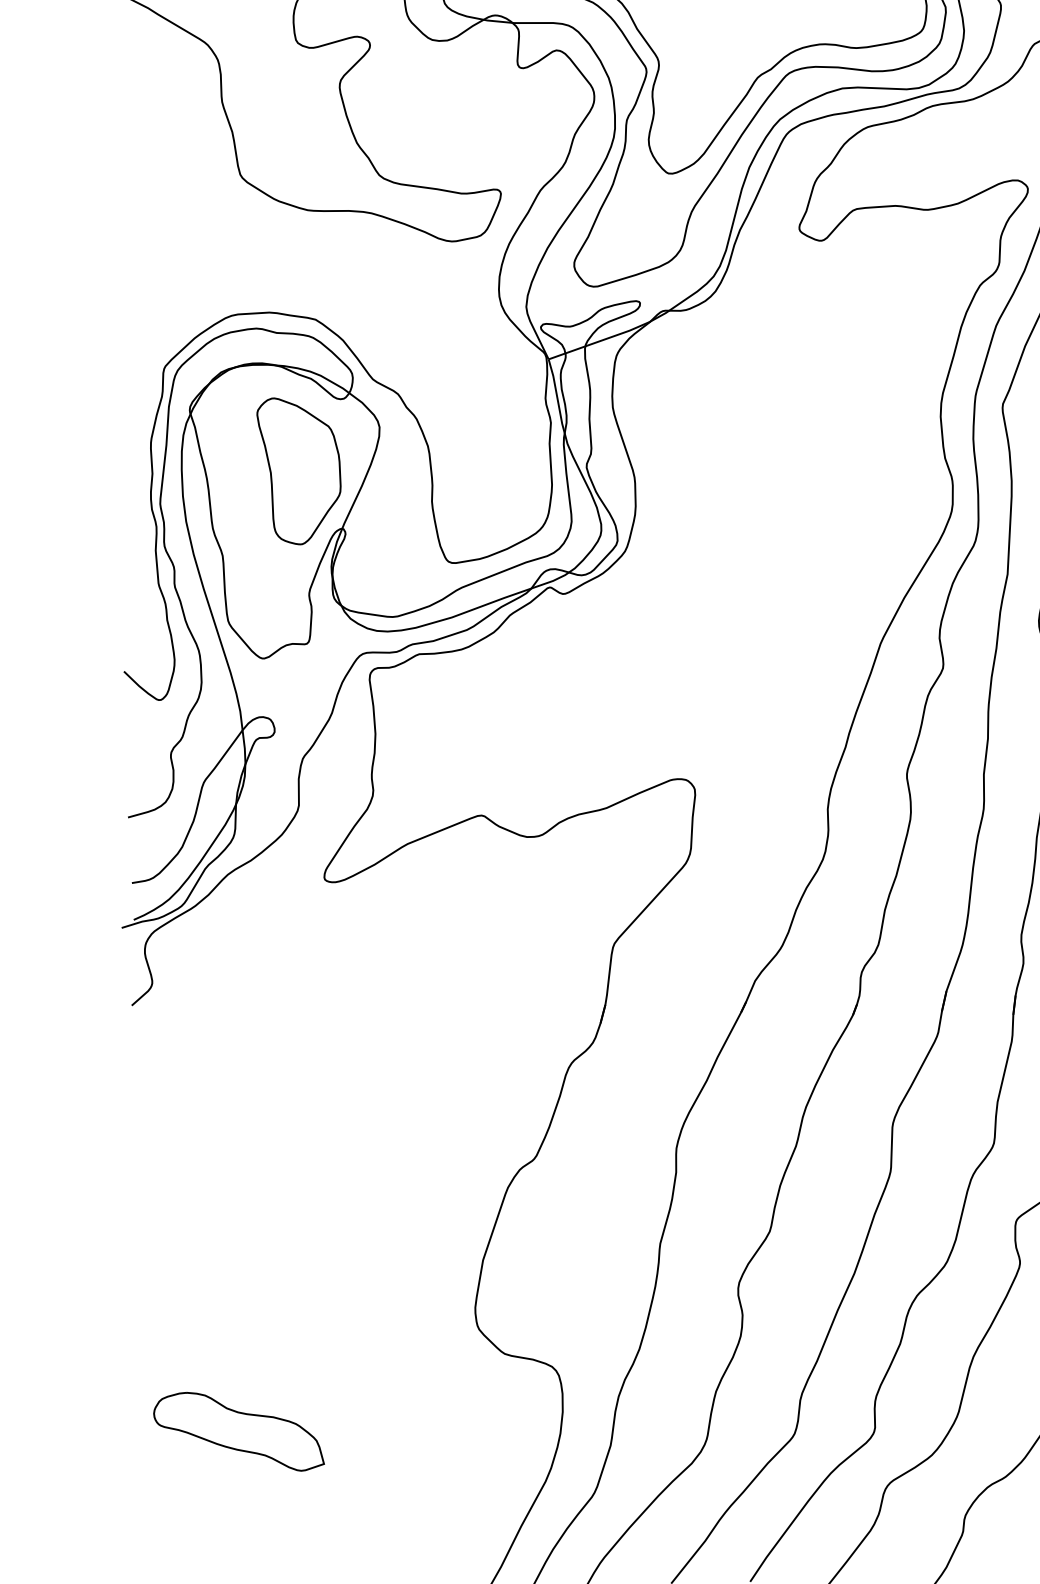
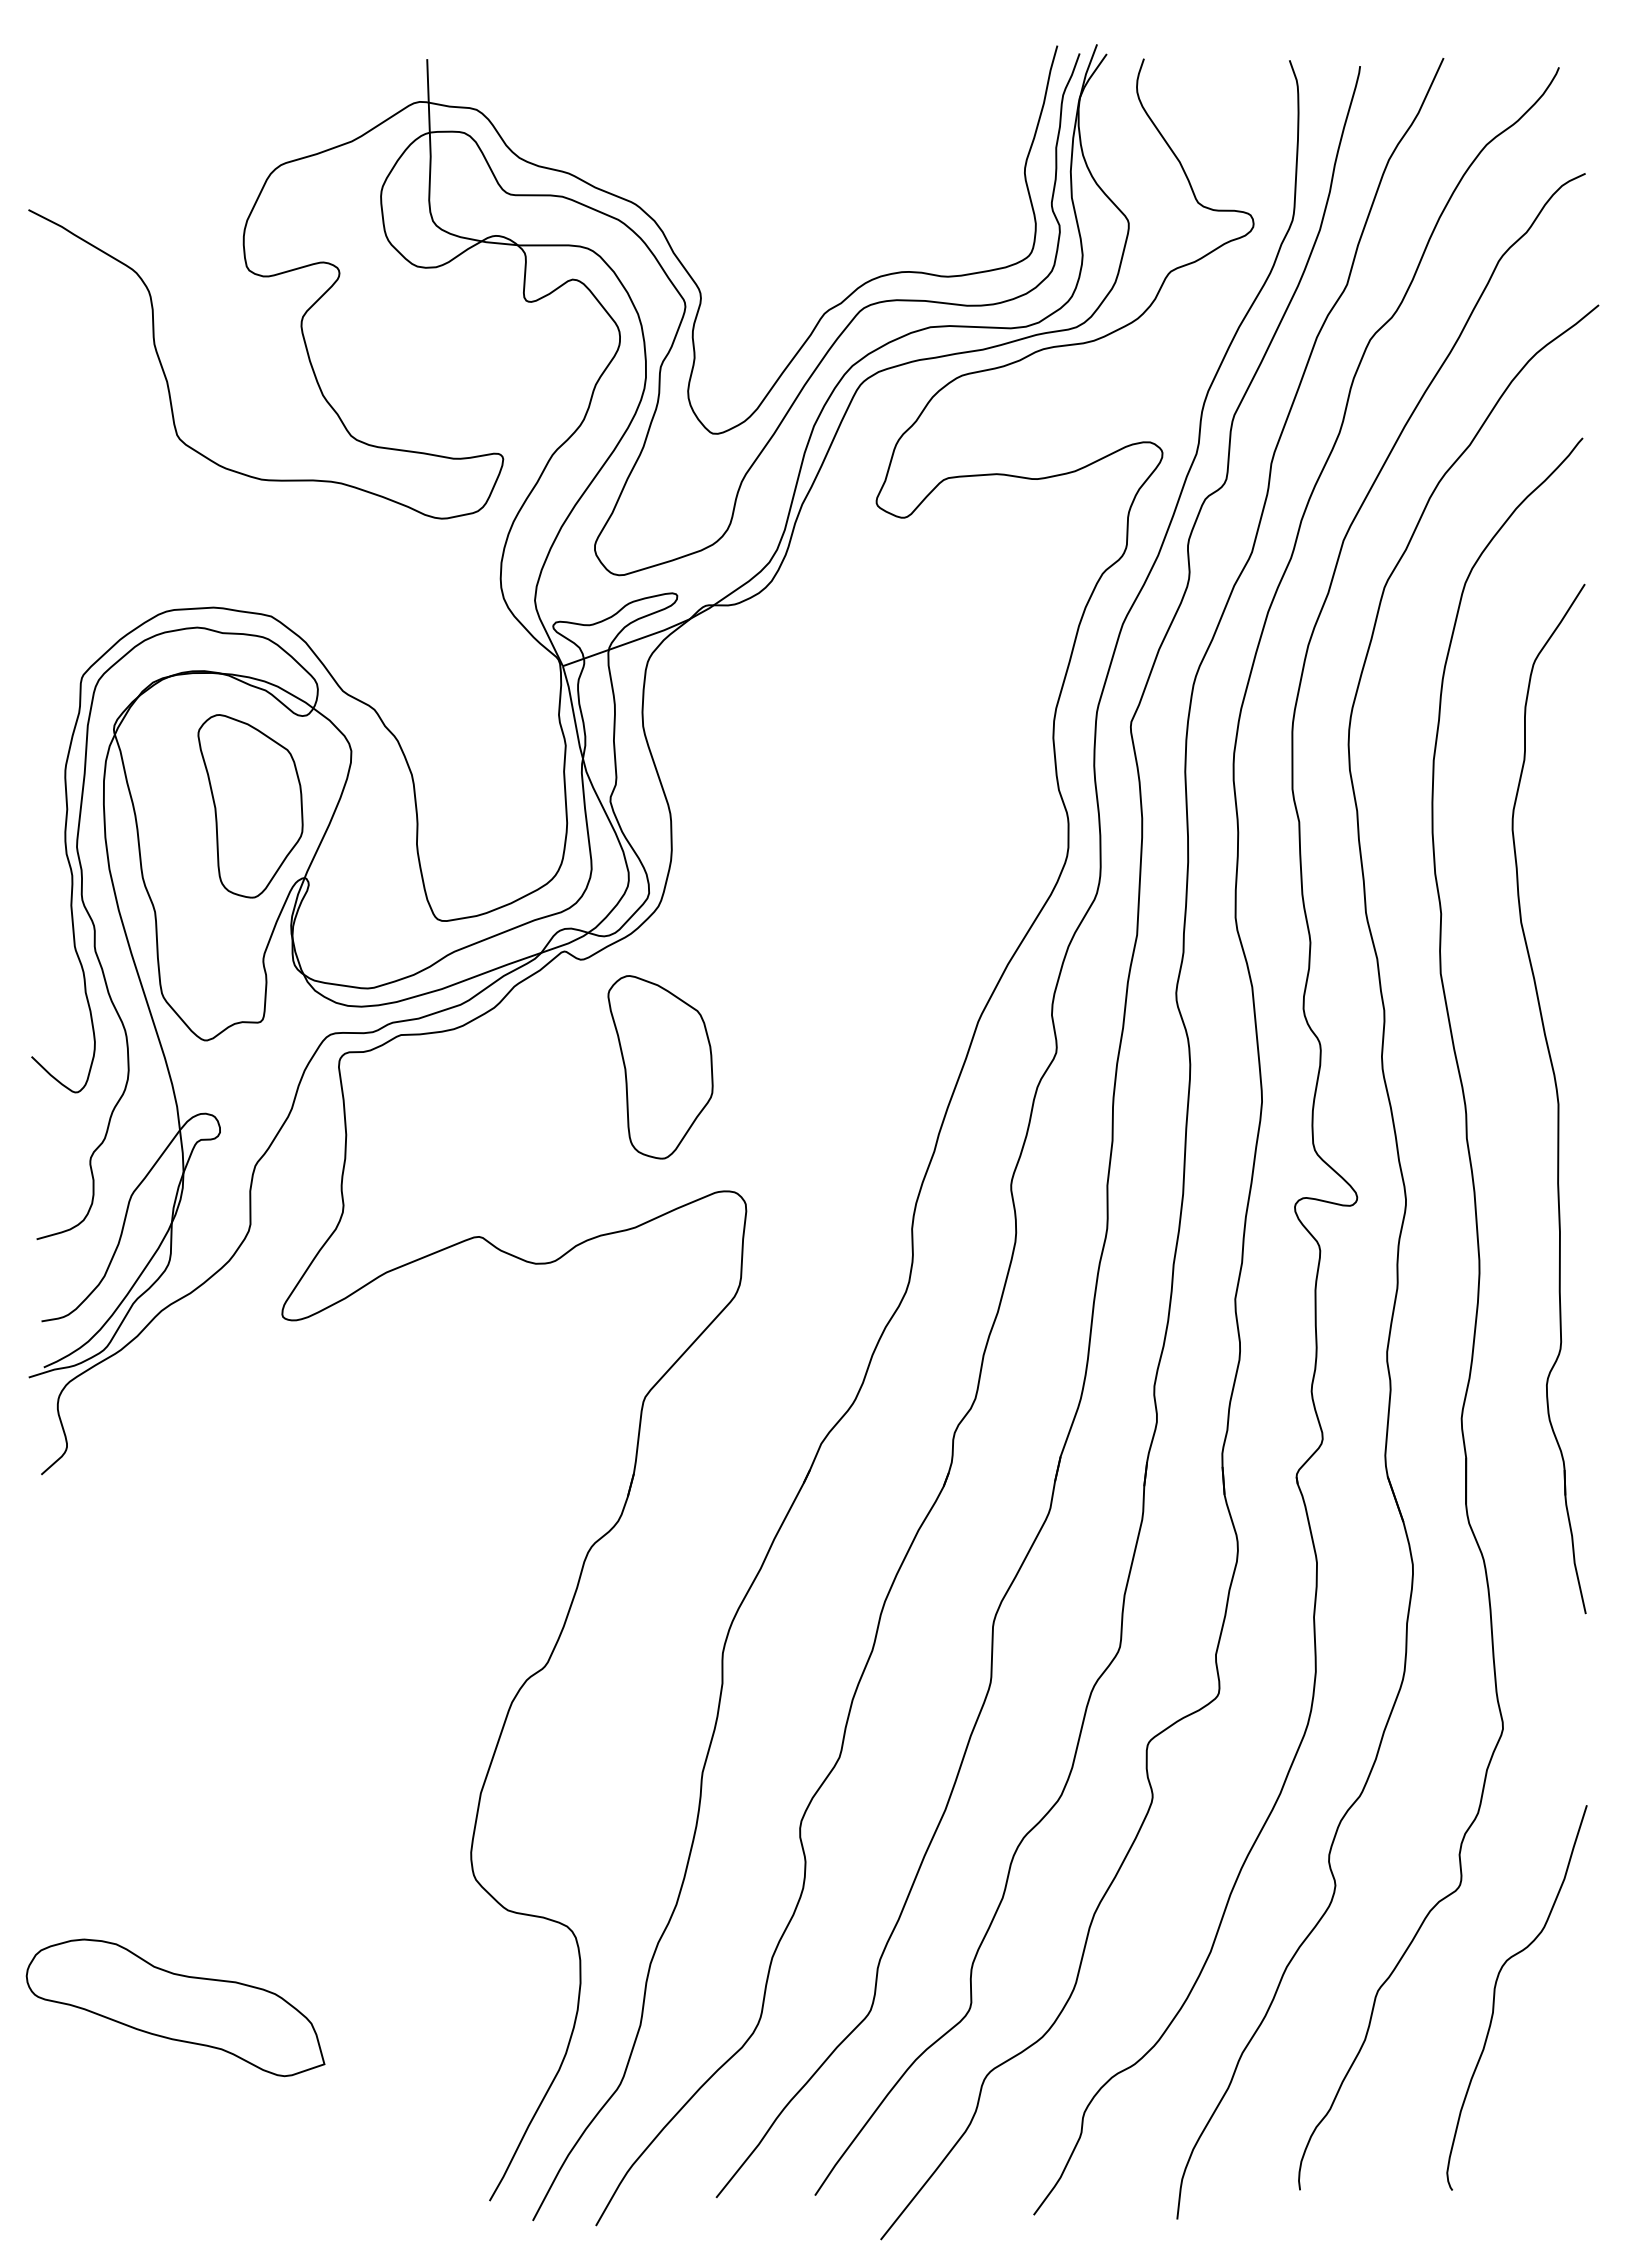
part: (626, 680) -> (660, 1067), added
part: (239, 1431) -> (175, 2007), size x1.4

